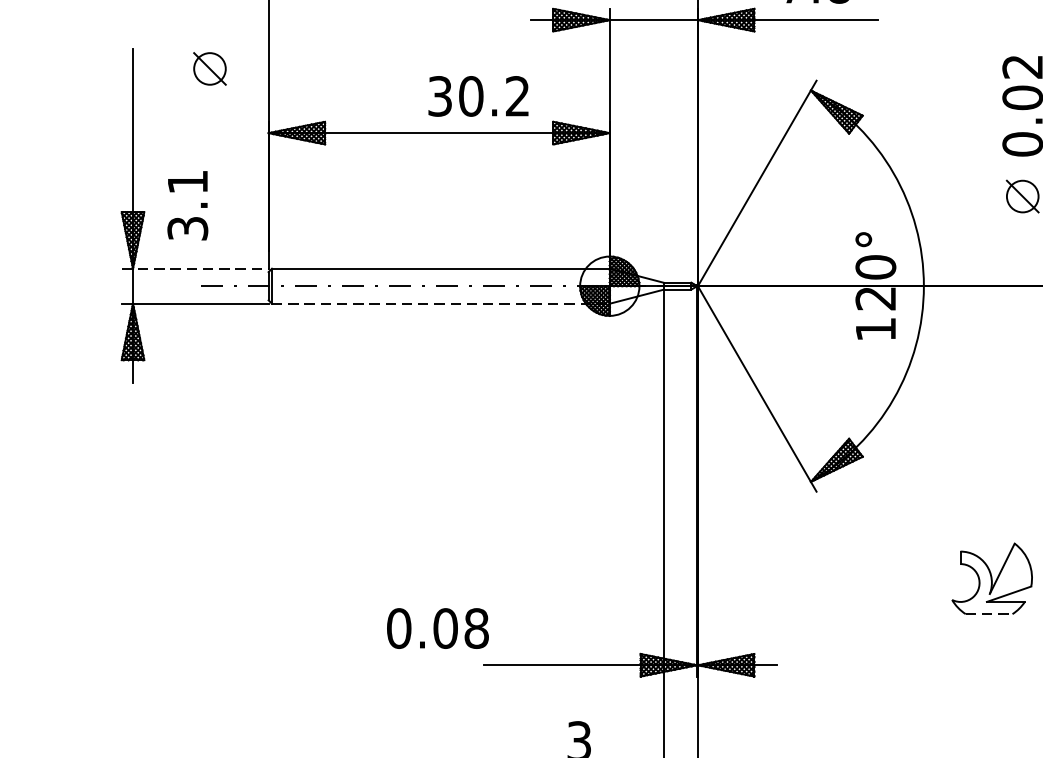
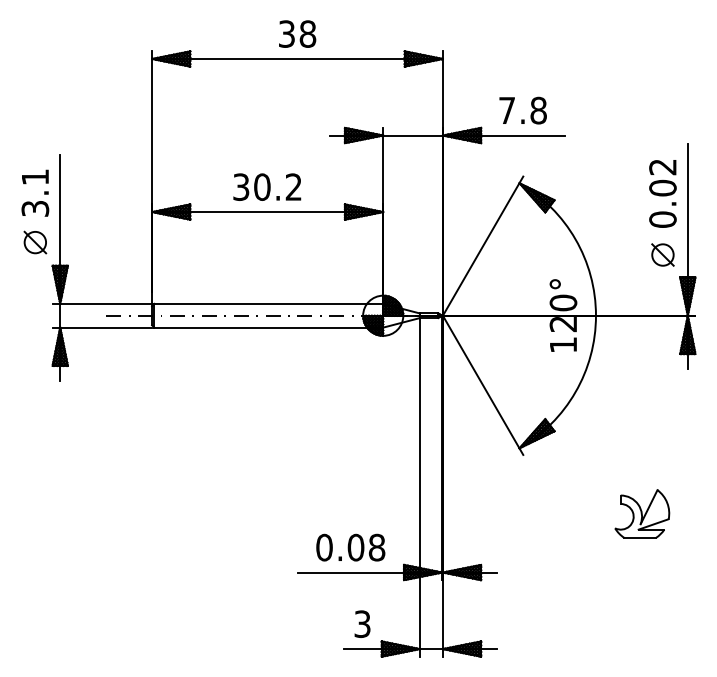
part: (210, 68) -> (35, 242), moved
text: (478, 95) -> (267, 186), moved
text: (188, 204) -> (35, 192), moved
line: (195, 268) -> (102, 303), dashed -> solid
line: (441, 303) -> (269, 327), dashed -> solid
line: (989, 613) -> (640, 537), dashed -> solid
text: (437, 628) -> (350, 547), moved

